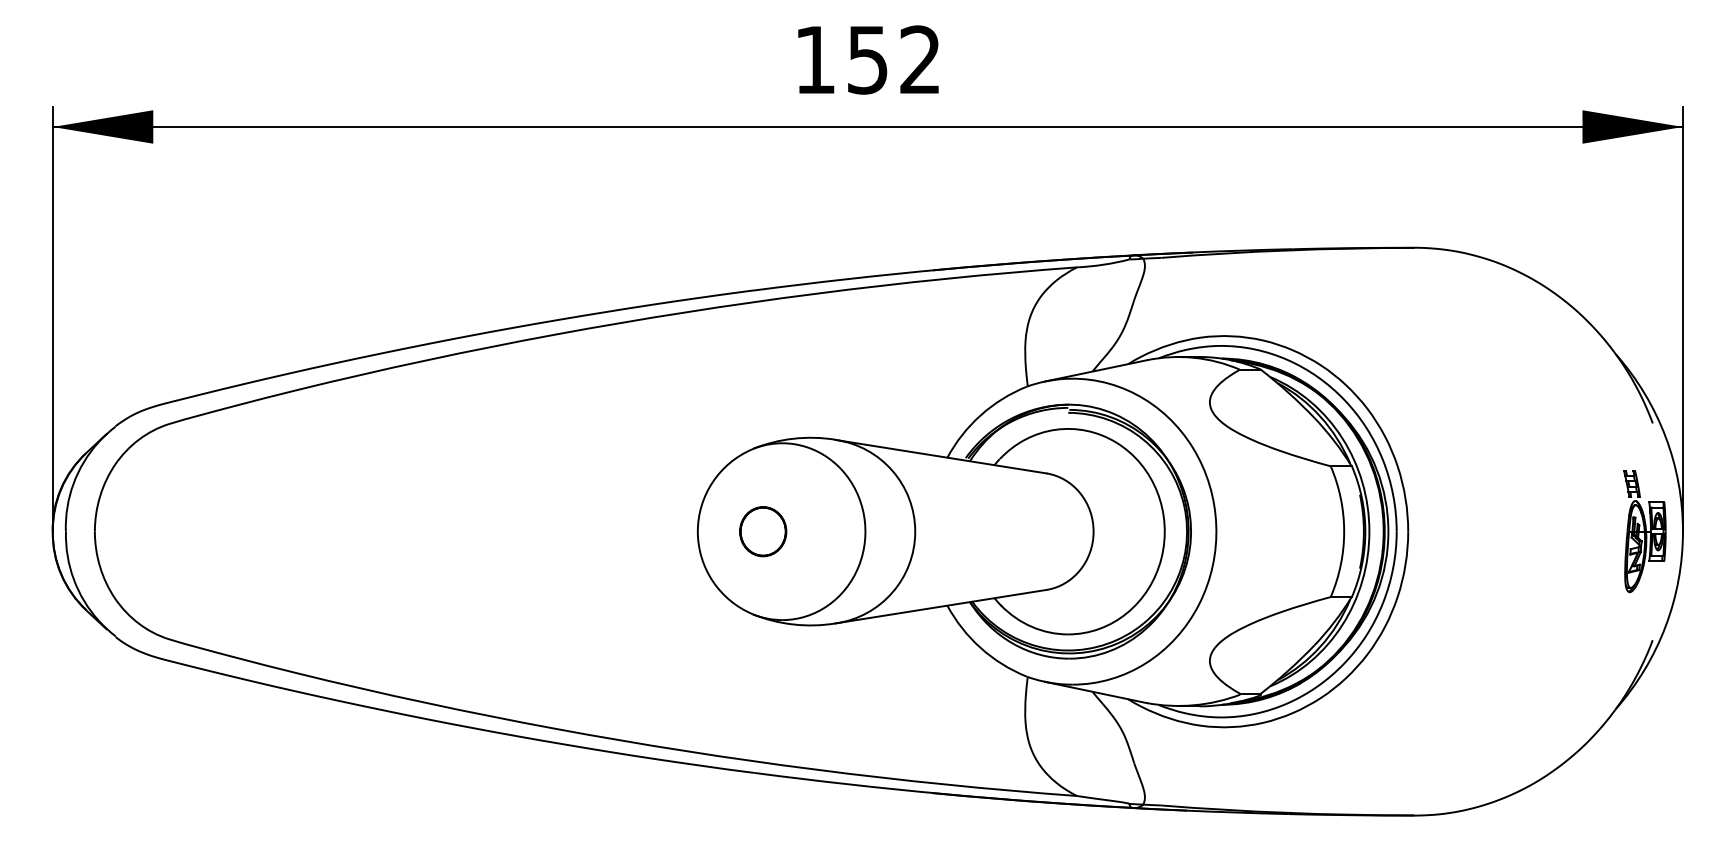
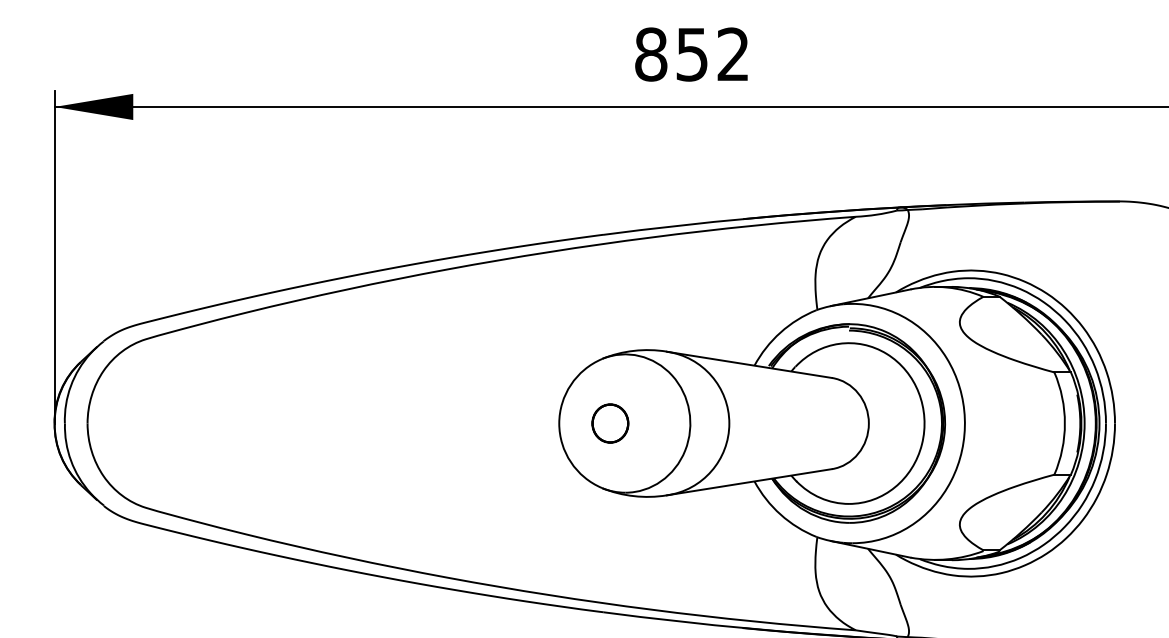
text: (815, 59) -> (651, 54), 152 -> 852

